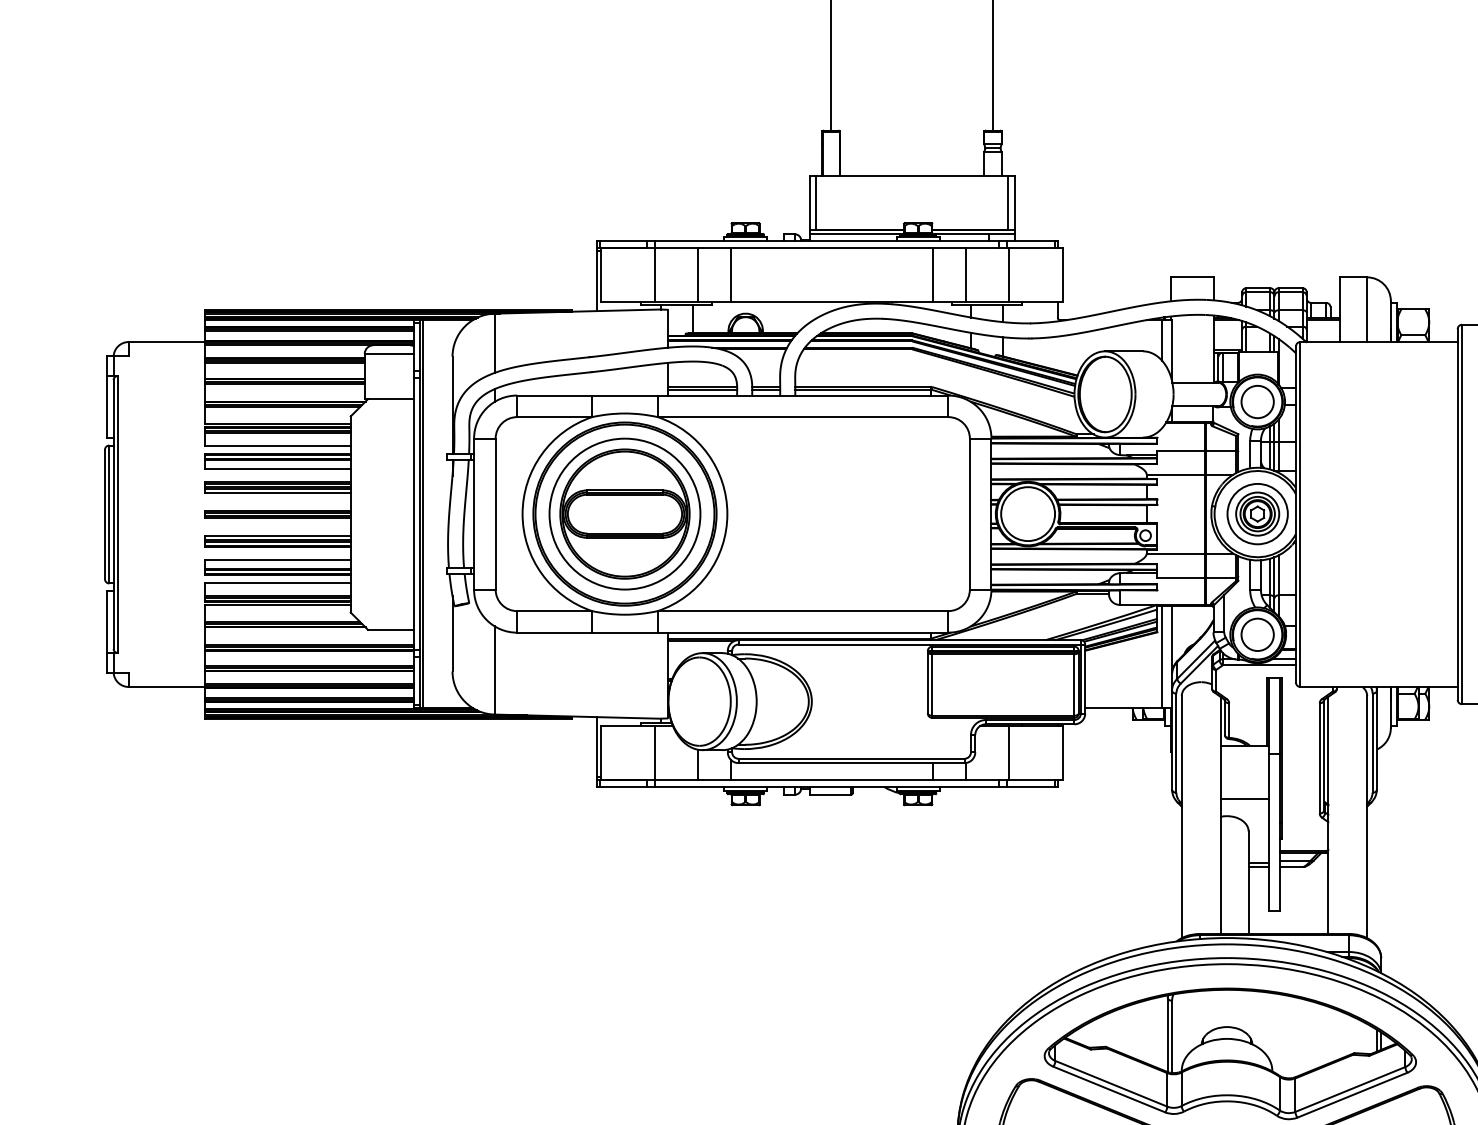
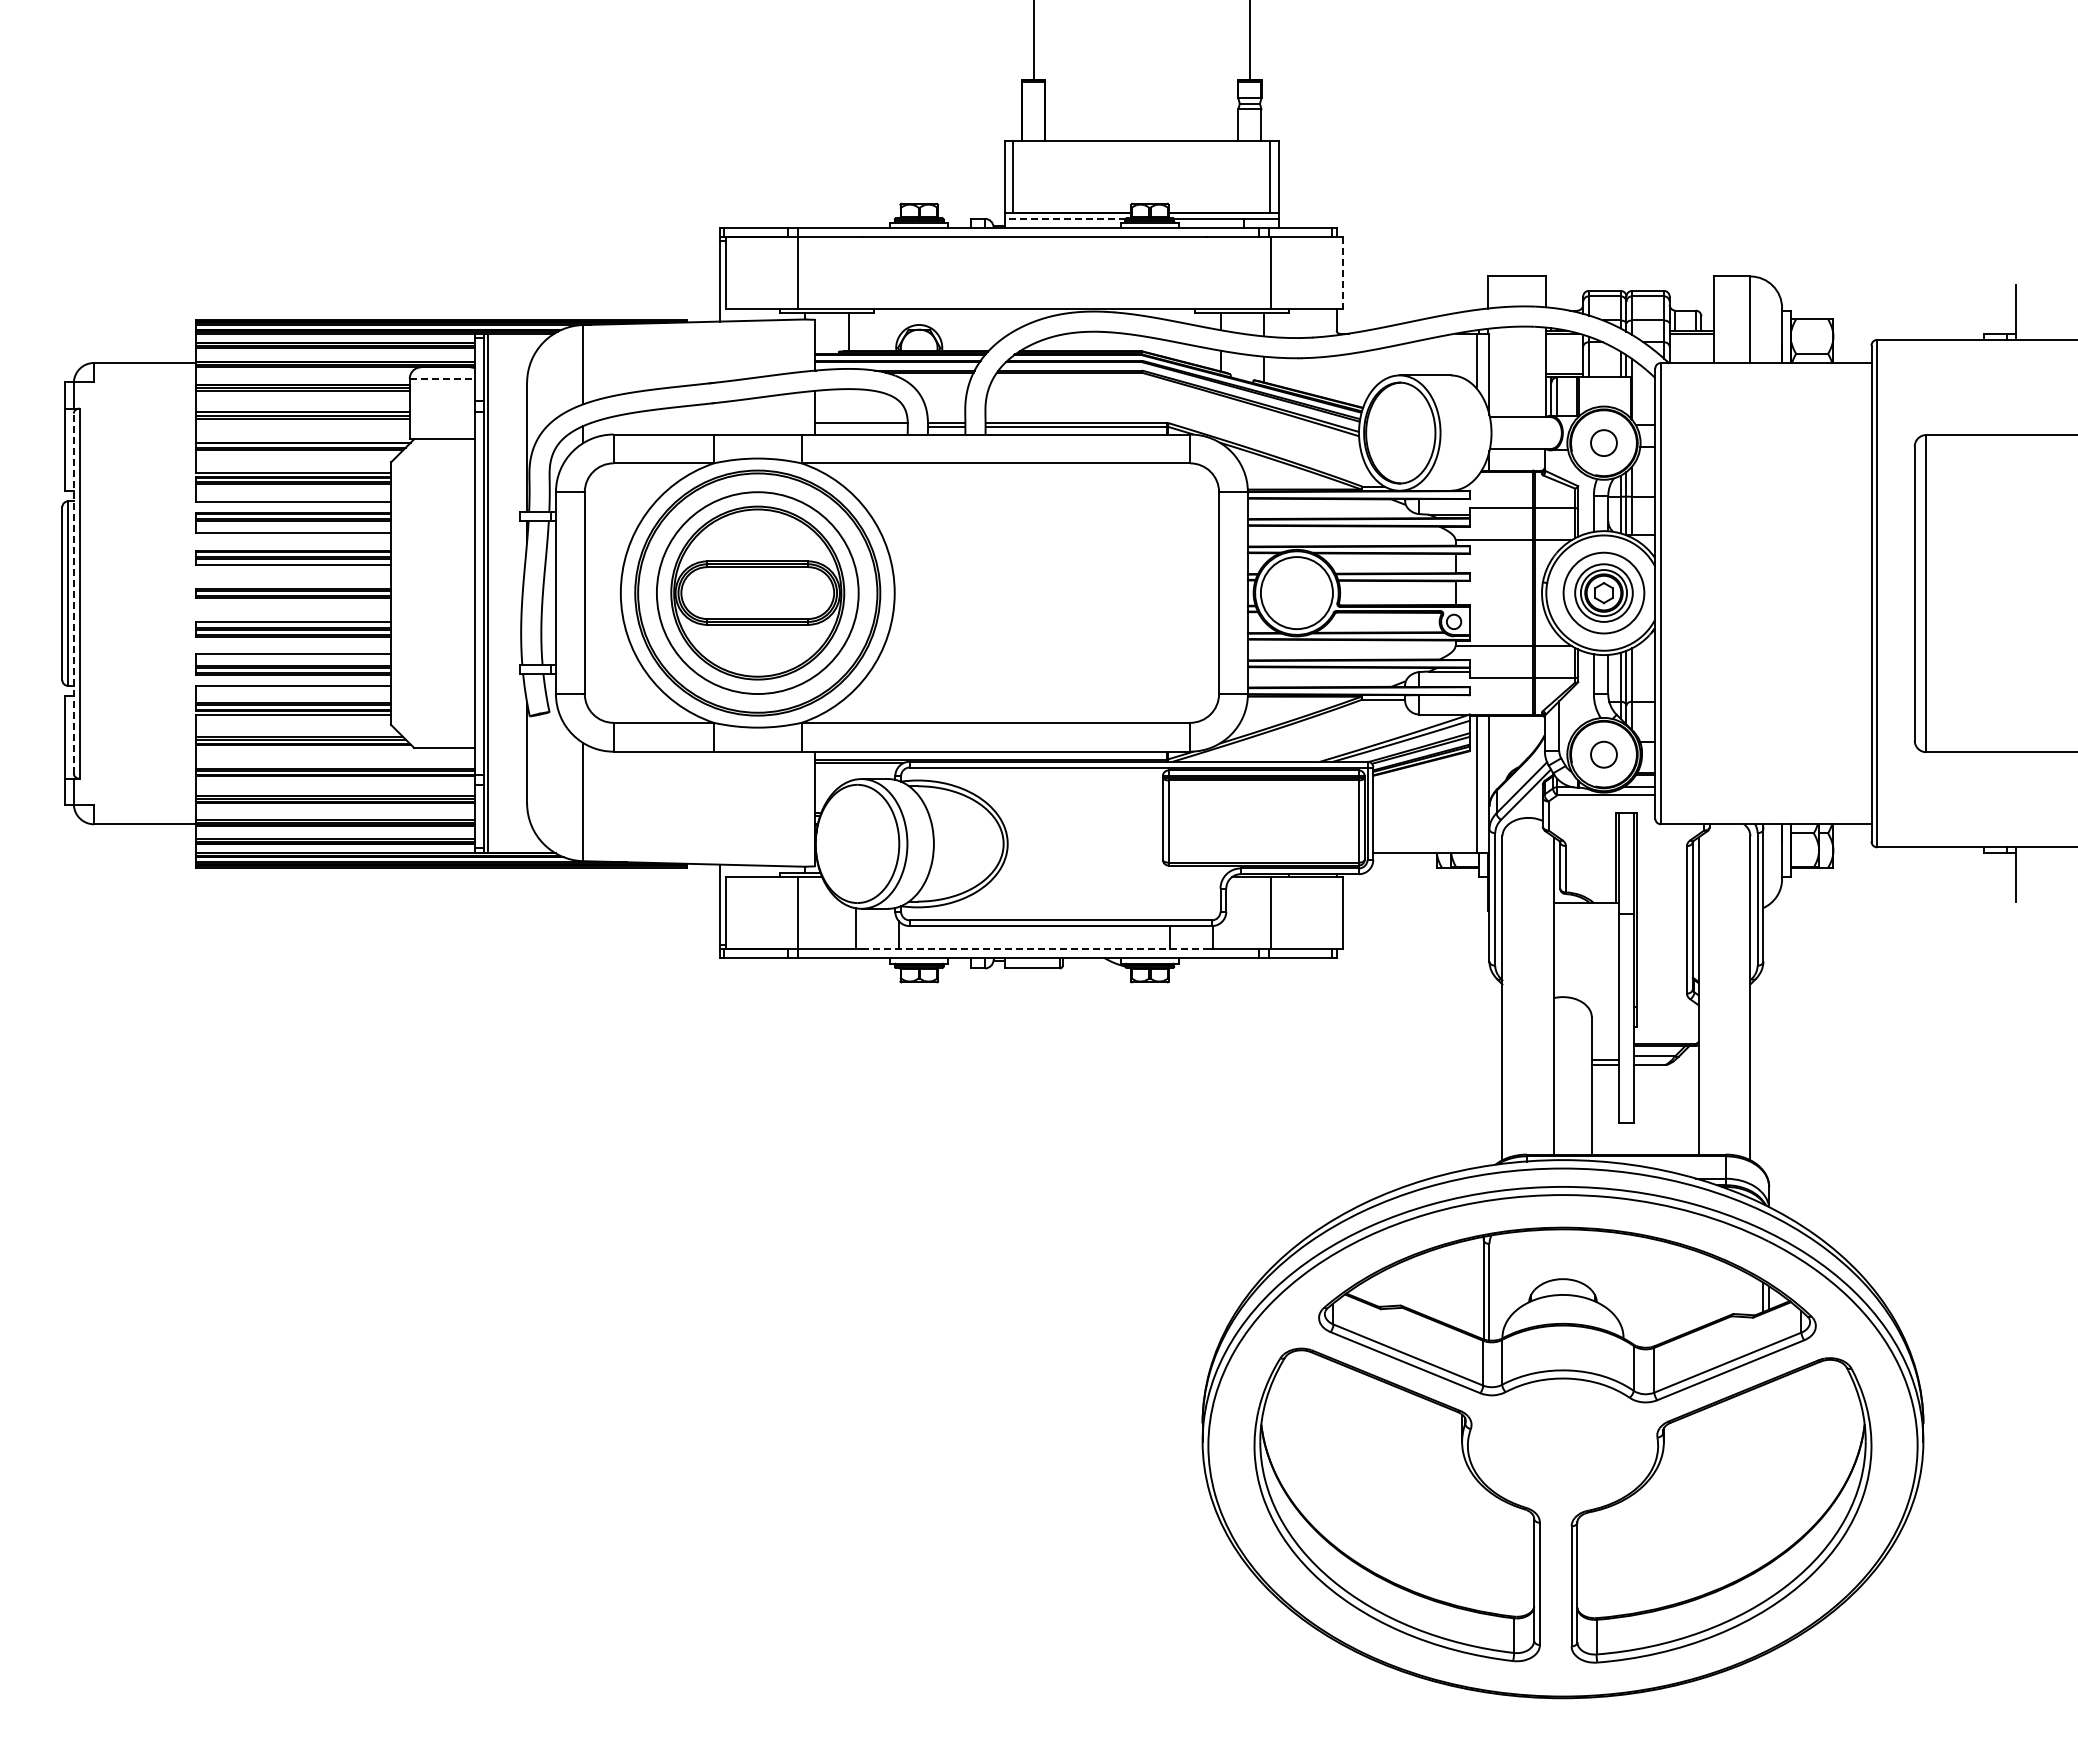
line: (854, 234) -> (1064, 218), solid -> dashed
line: (698, 275) -> (855, 273), removed
line: (730, 275) -> (899, 273), removed
line: (933, 275) -> (1170, 273), removed
line: (965, 275) -> (1213, 273), removed
line: (1062, 275) -> (1343, 273), solid -> dashed
line: (389, 353) -> (442, 378), solid -> dashed
line: (702, 389) -> (861, 426), removed
circle: (1257, 401) -> (1603, 442), size x0.6
line: (113, 514) -> (73, 593), solid -> dashed
circle: (1257, 634) -> (1603, 754), size x0.6
line: (832, 780) -> (1035, 949), solid -> dashed
line: (1244, 799) -> (1586, 974), removed

